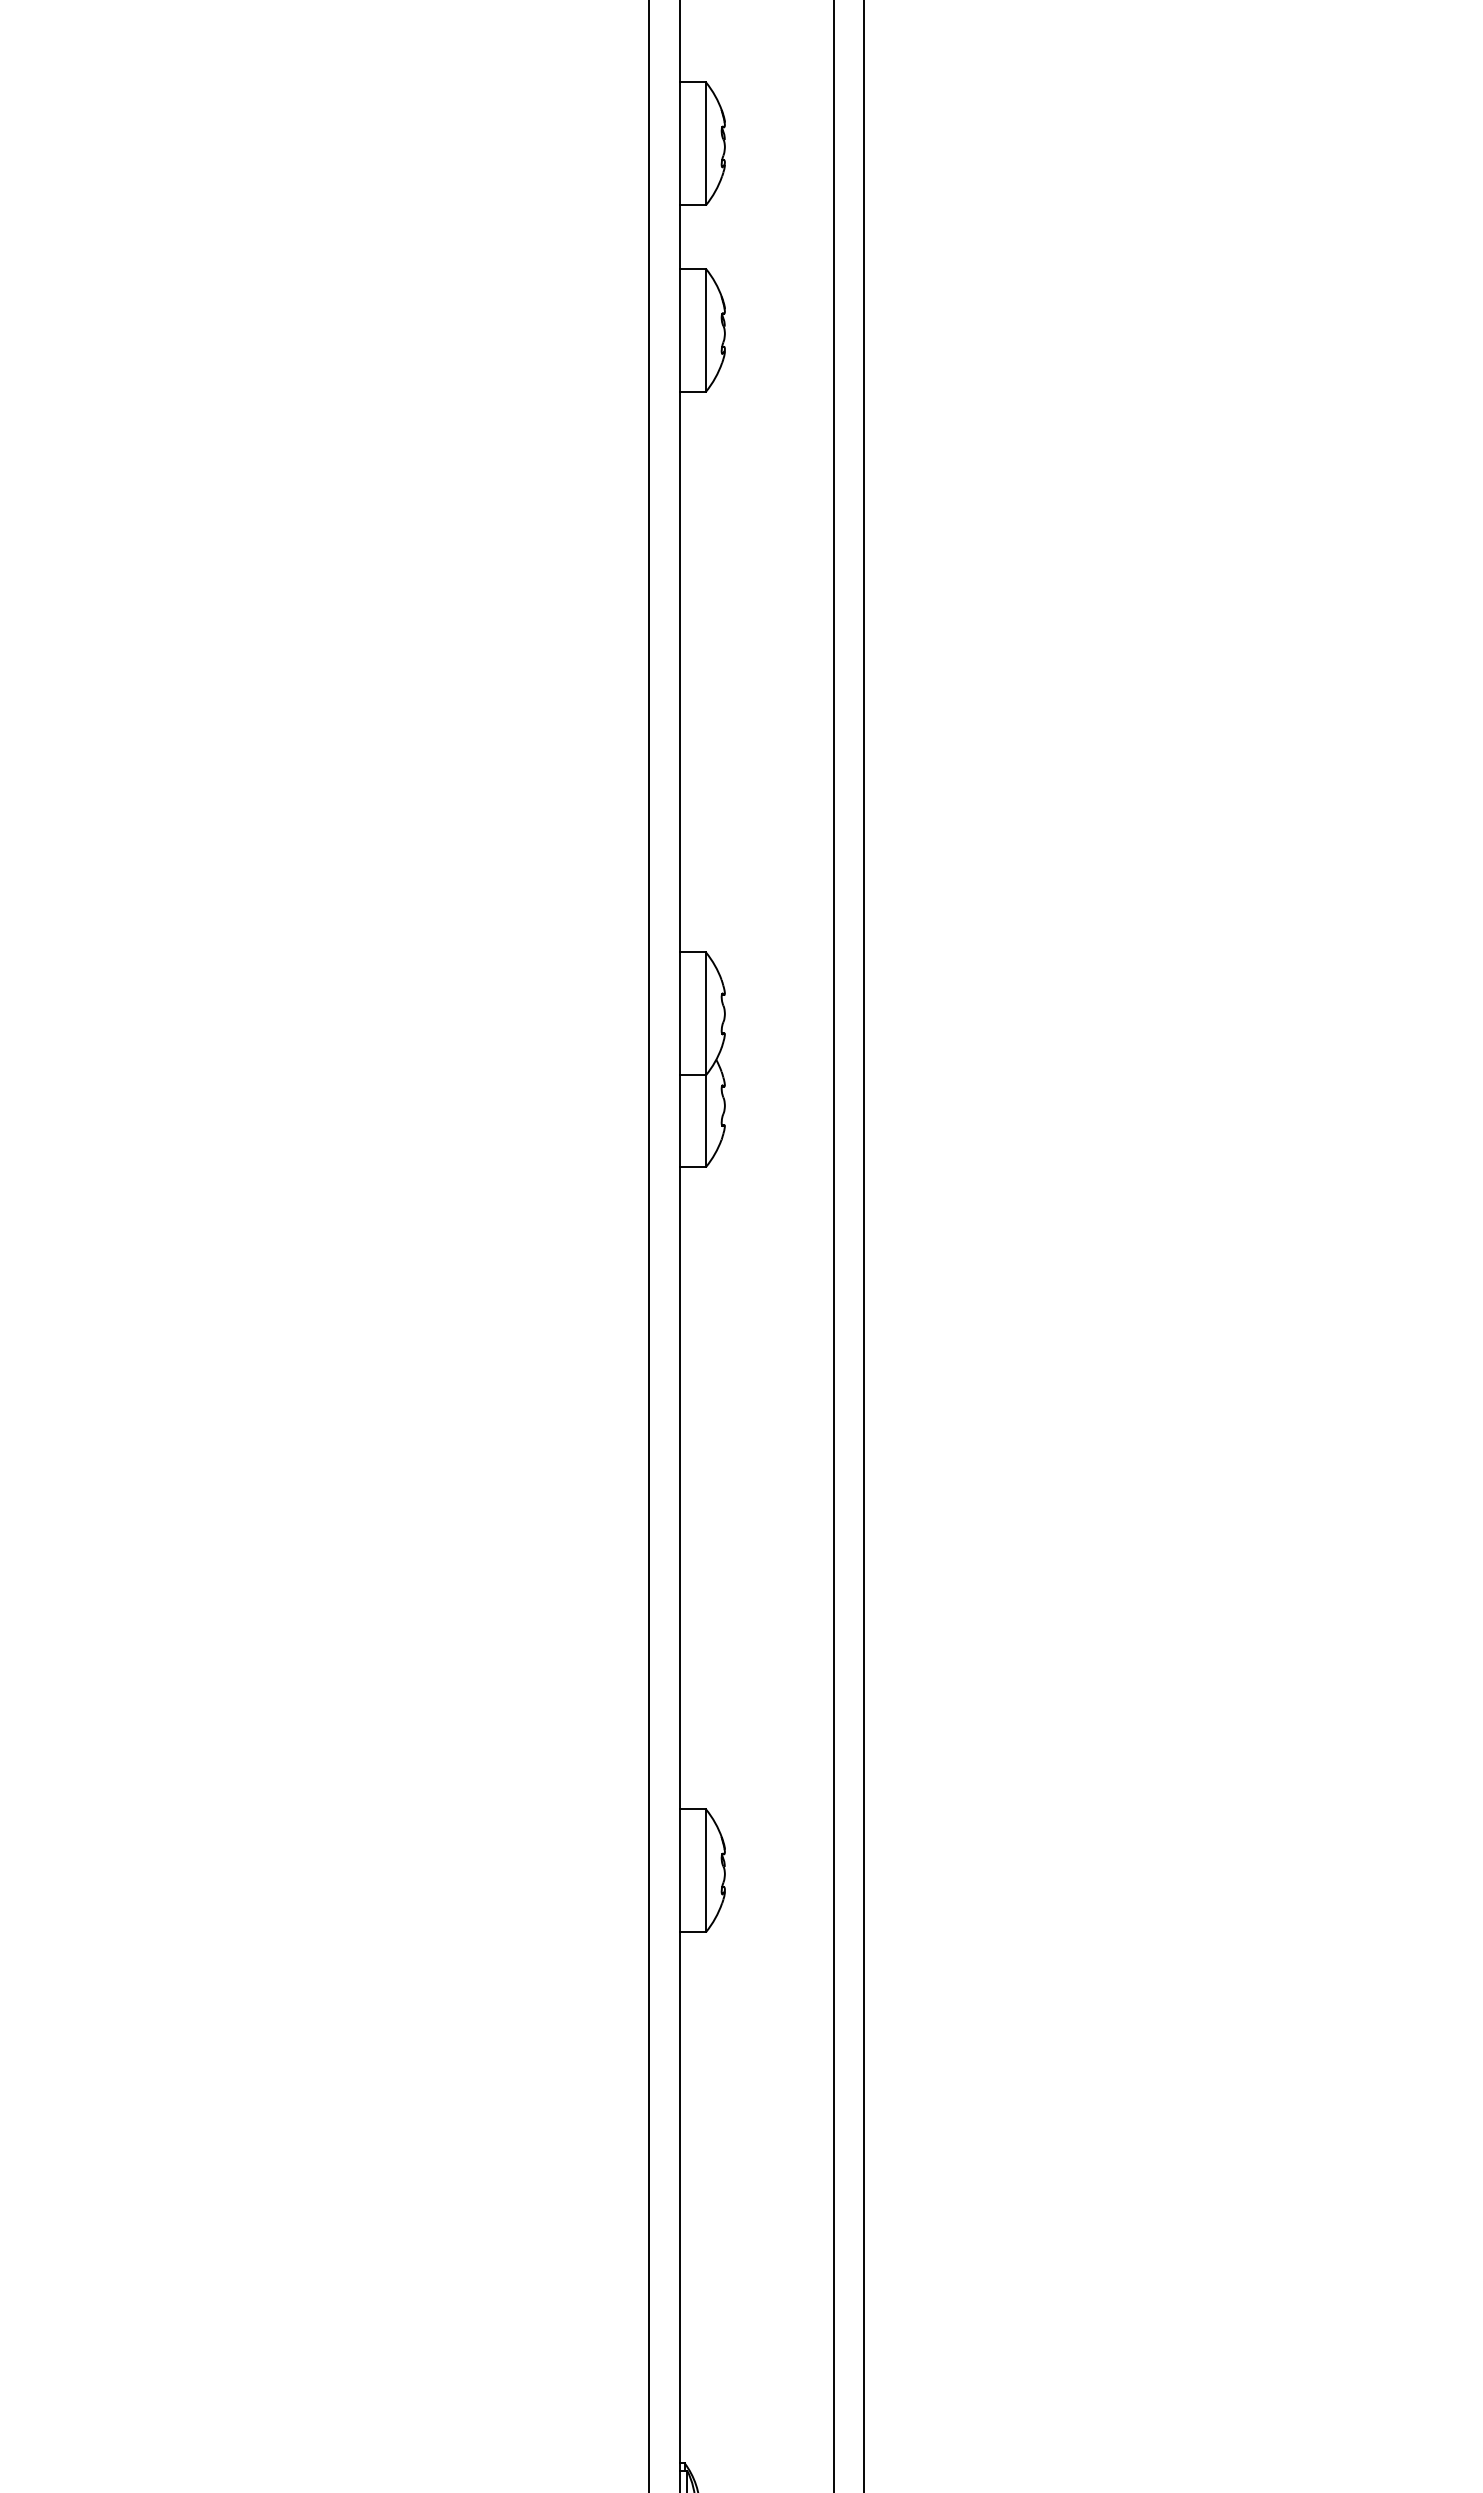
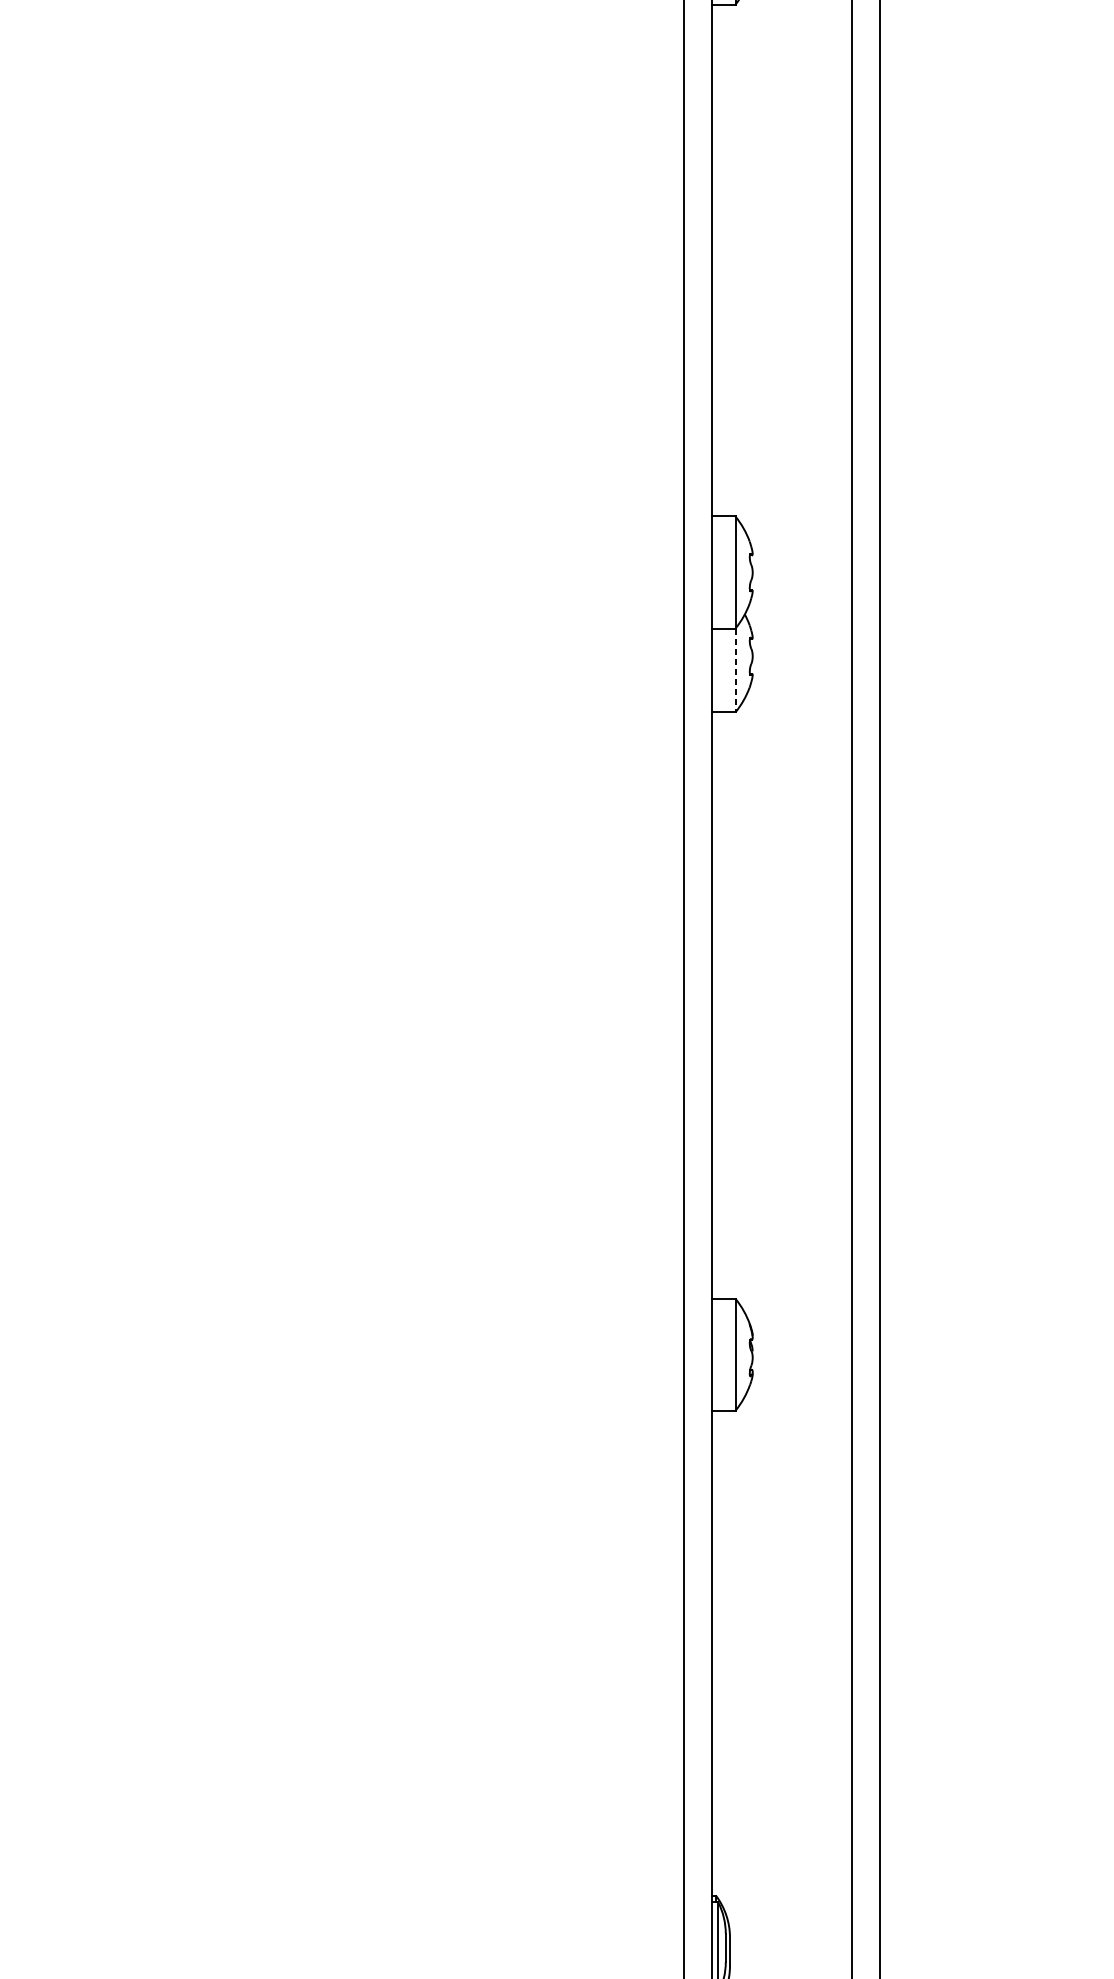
line: (706, 1121) -> (735, 670), solid -> dashed

